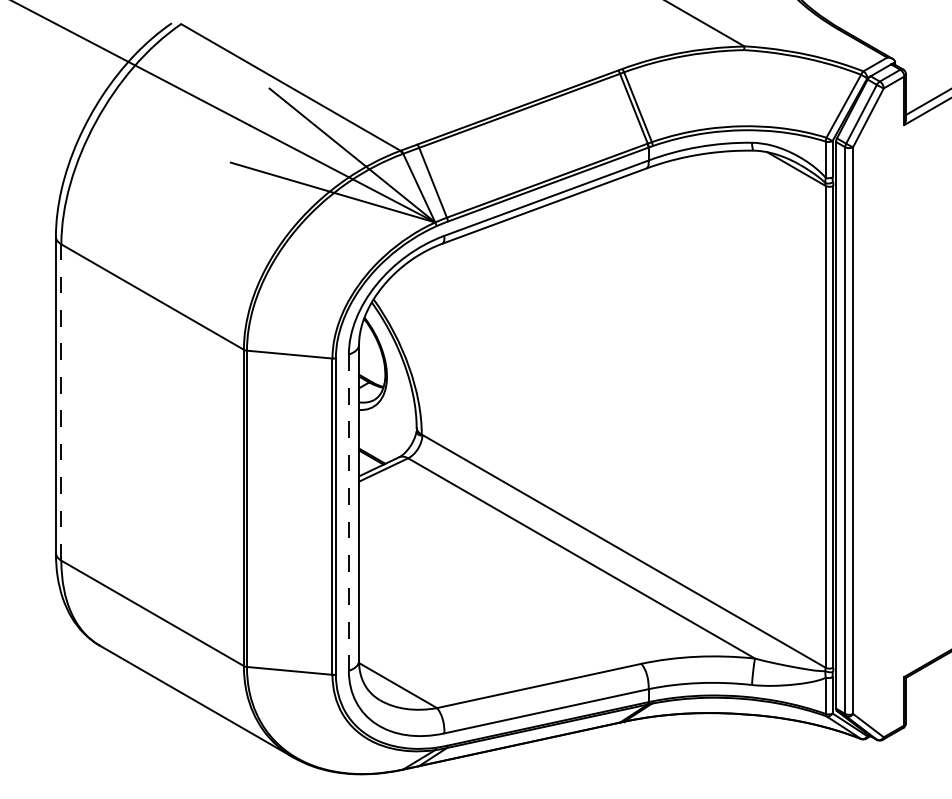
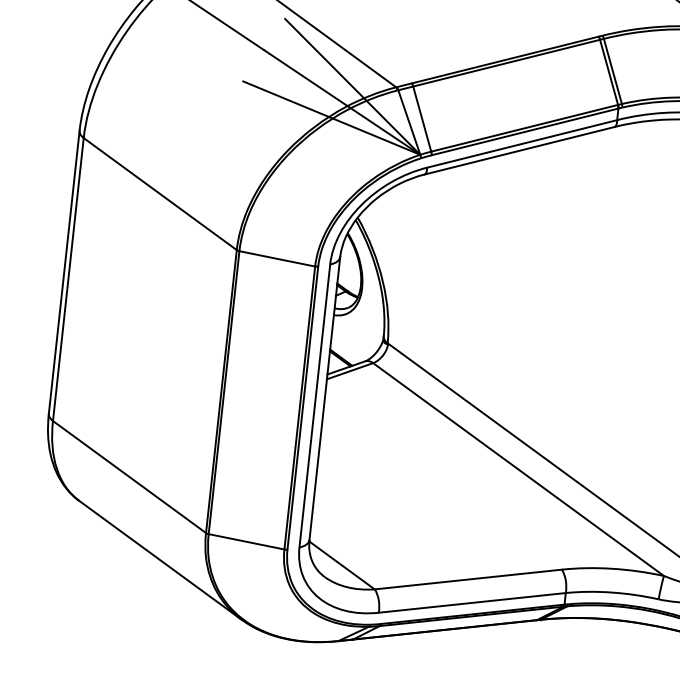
line: (61, 402) -> (68, 279), dashed -> solid
line: (348, 513) -> (314, 406), dashed -> solid

